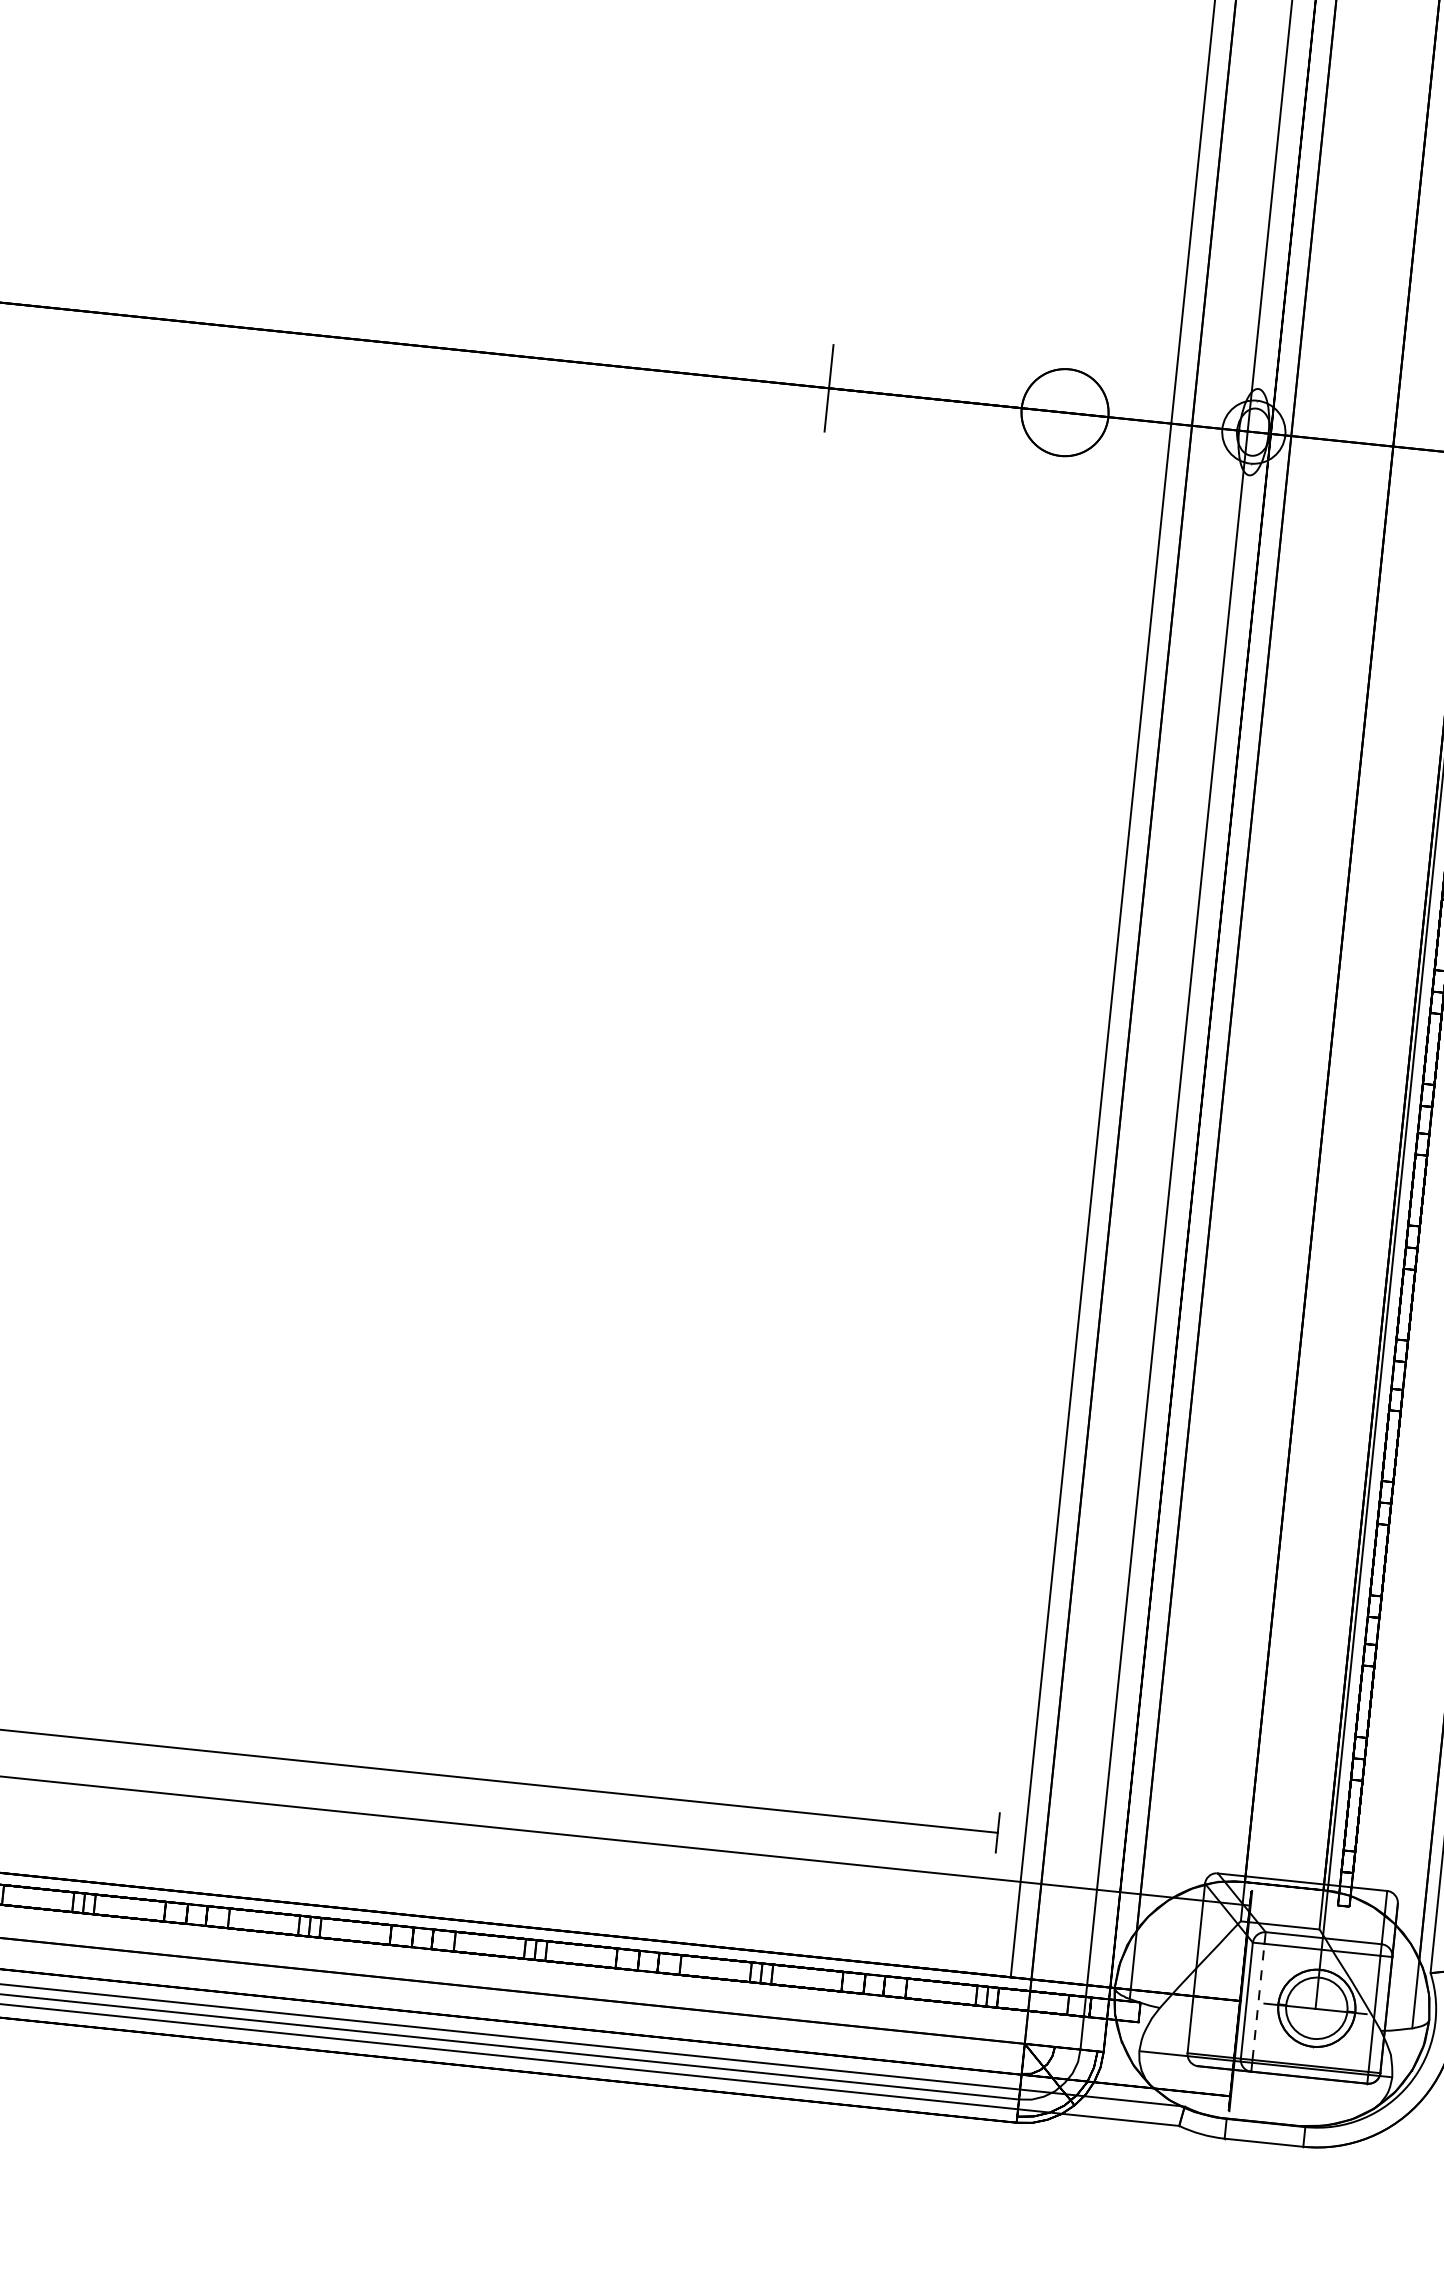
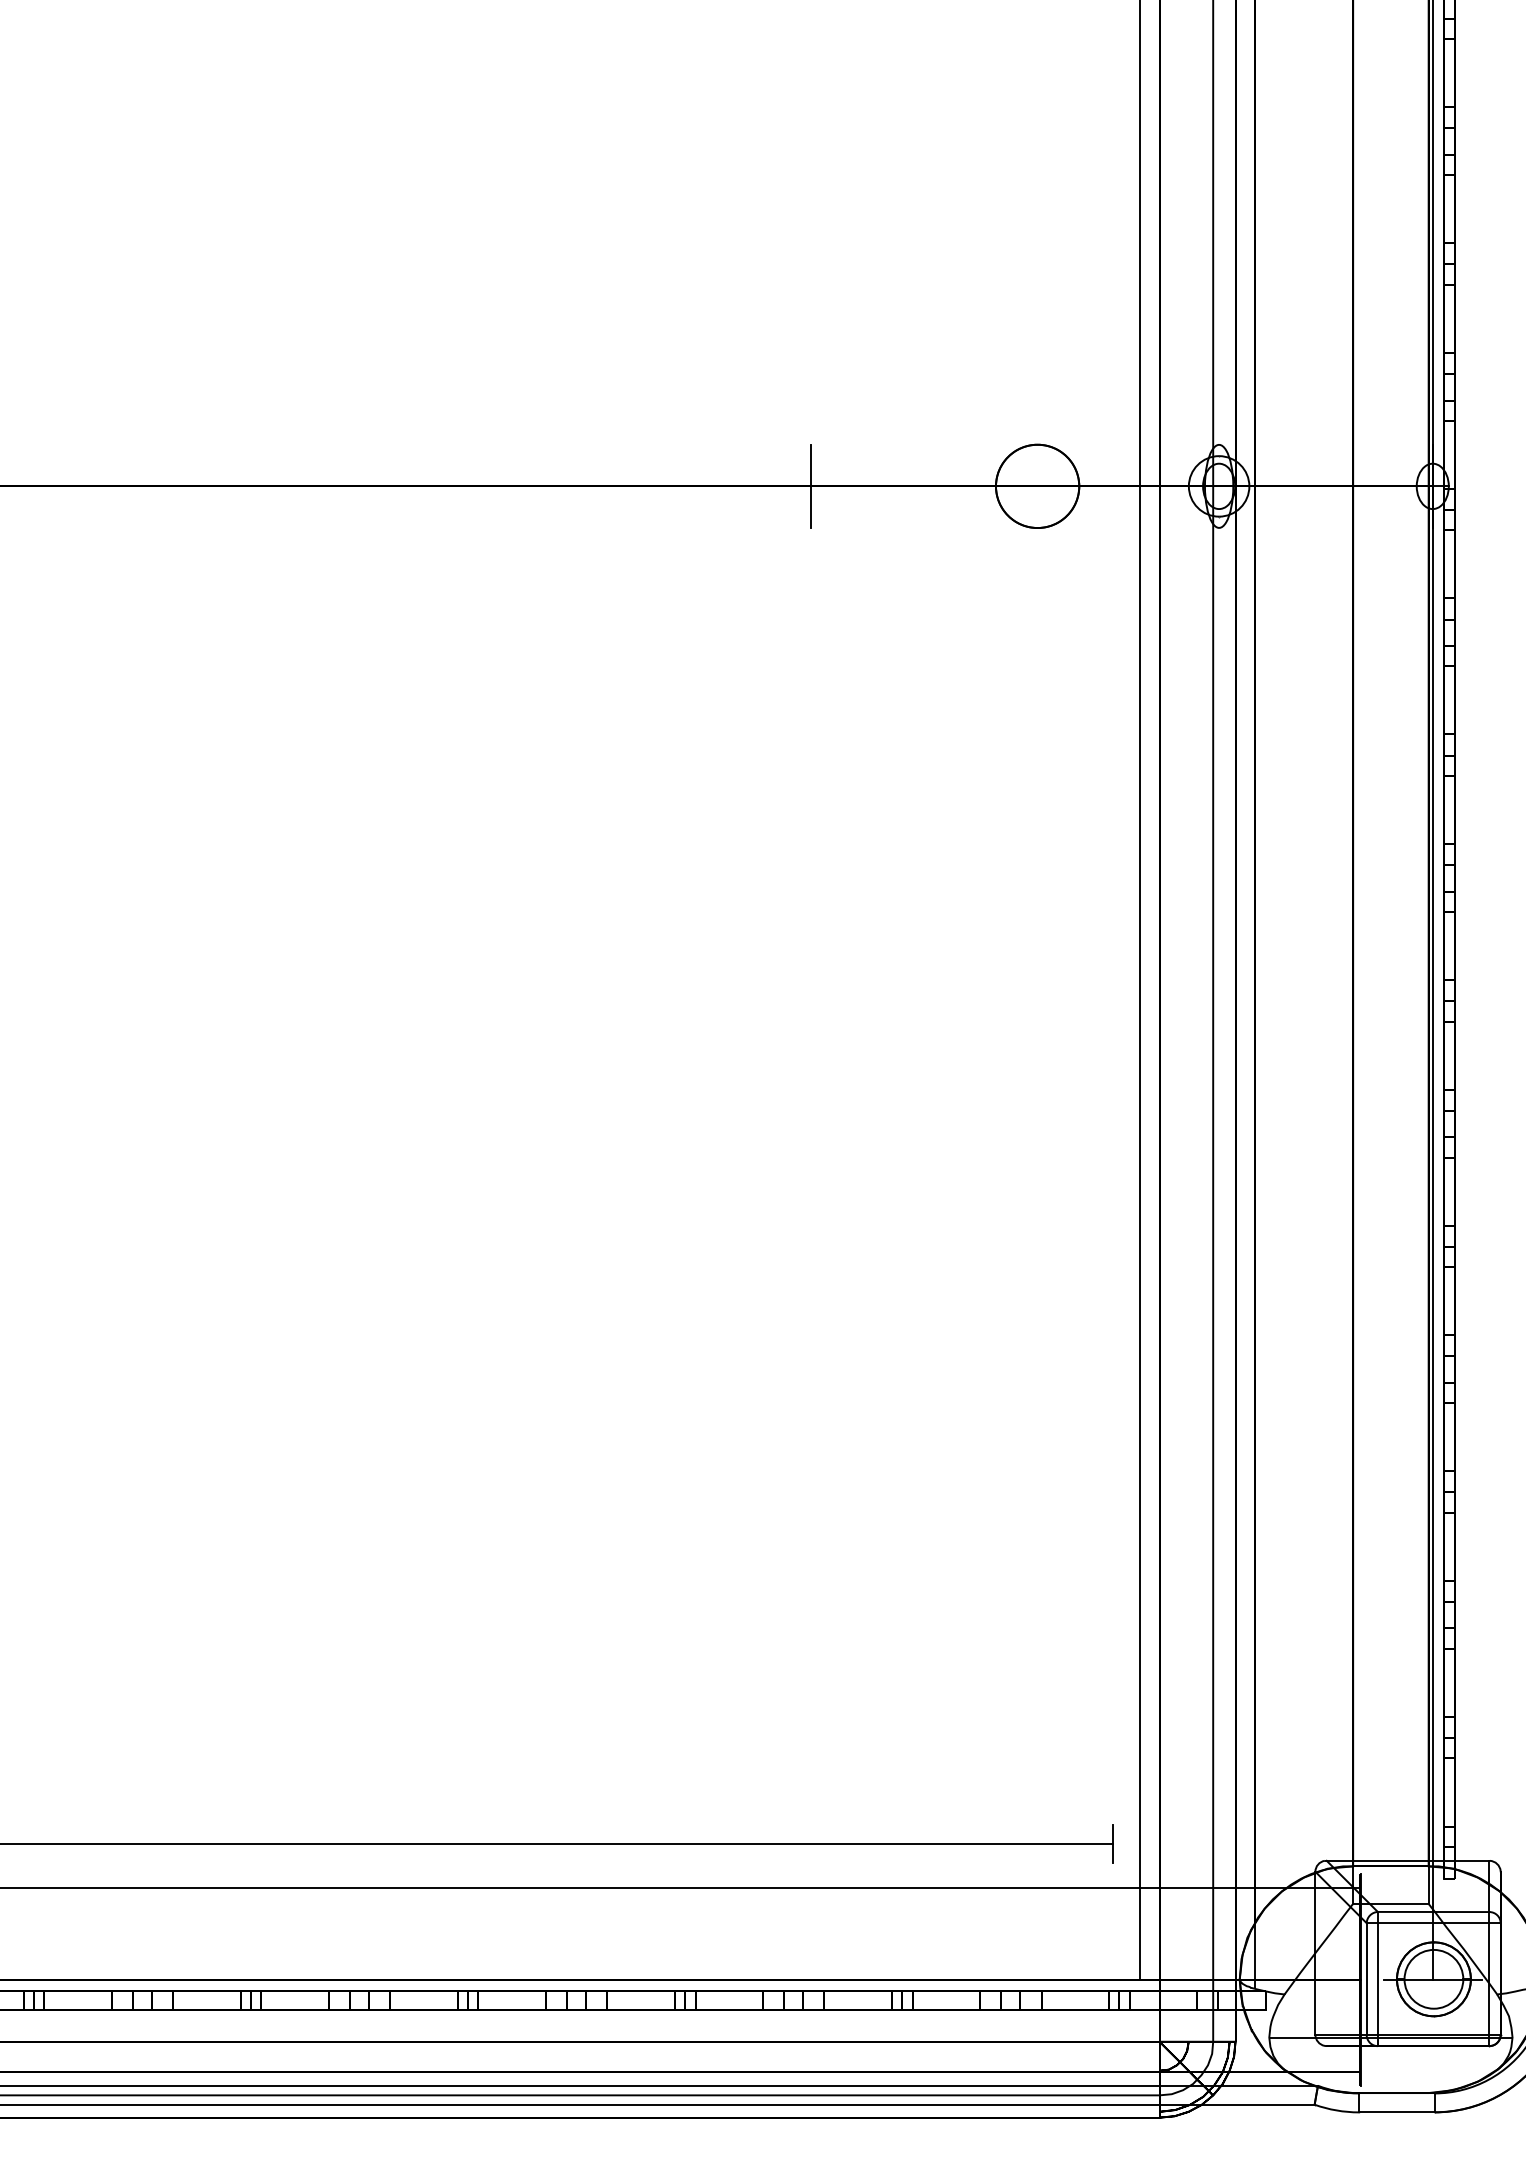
line: (1258, 2001) -> (1377, 1978), dashed -> solid

